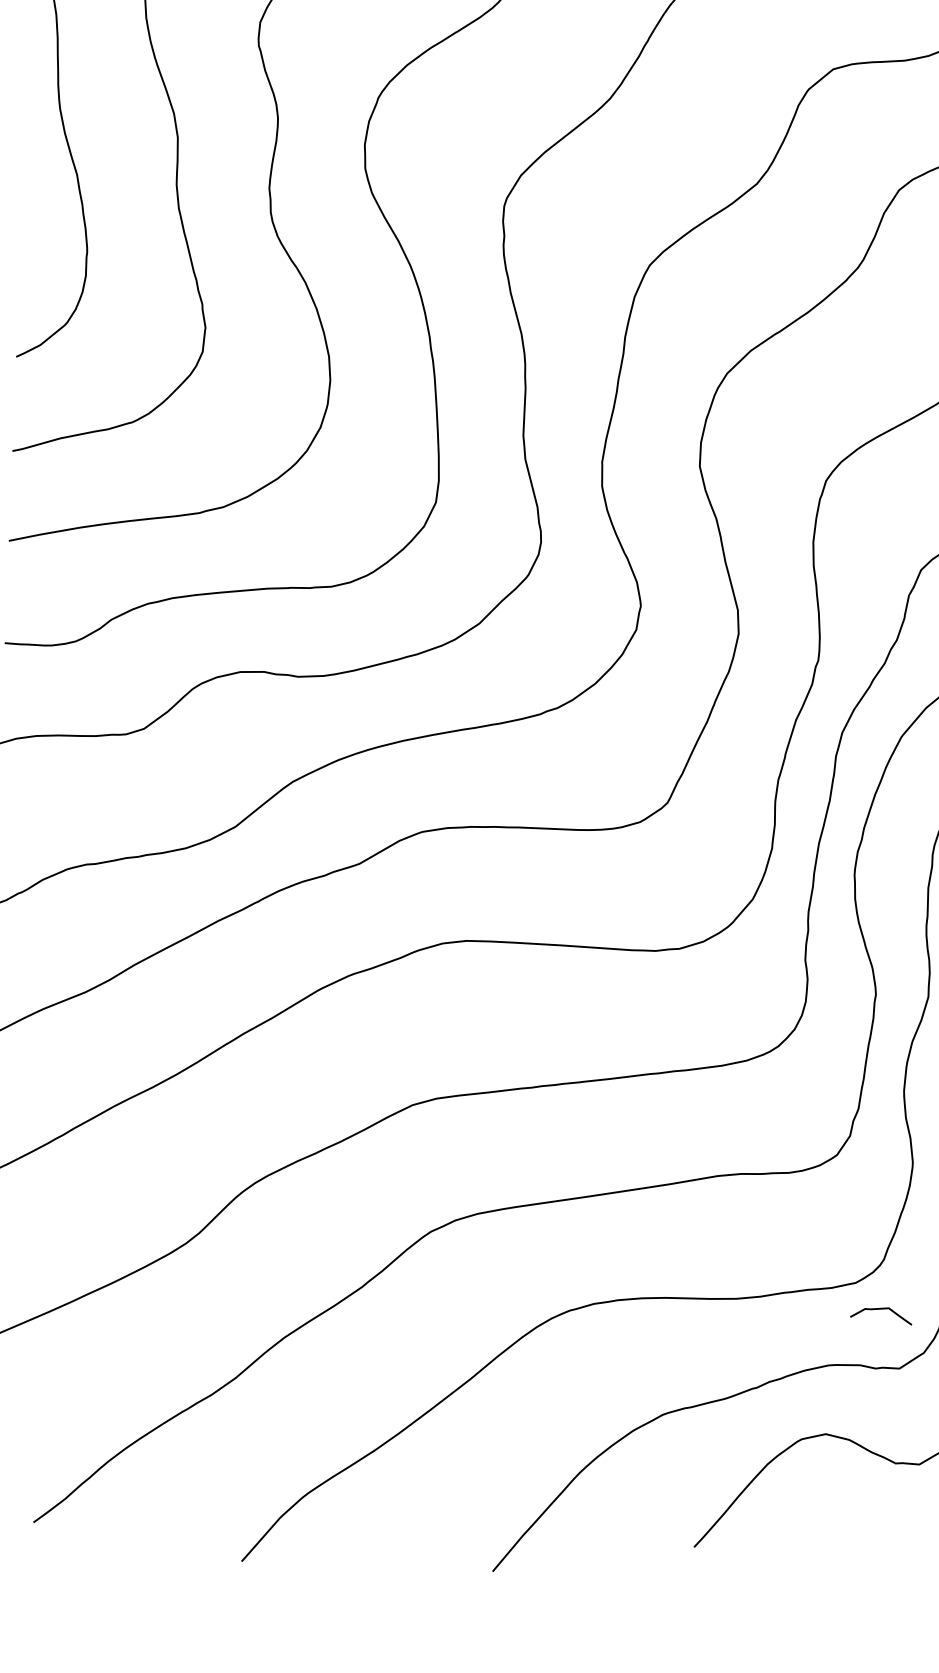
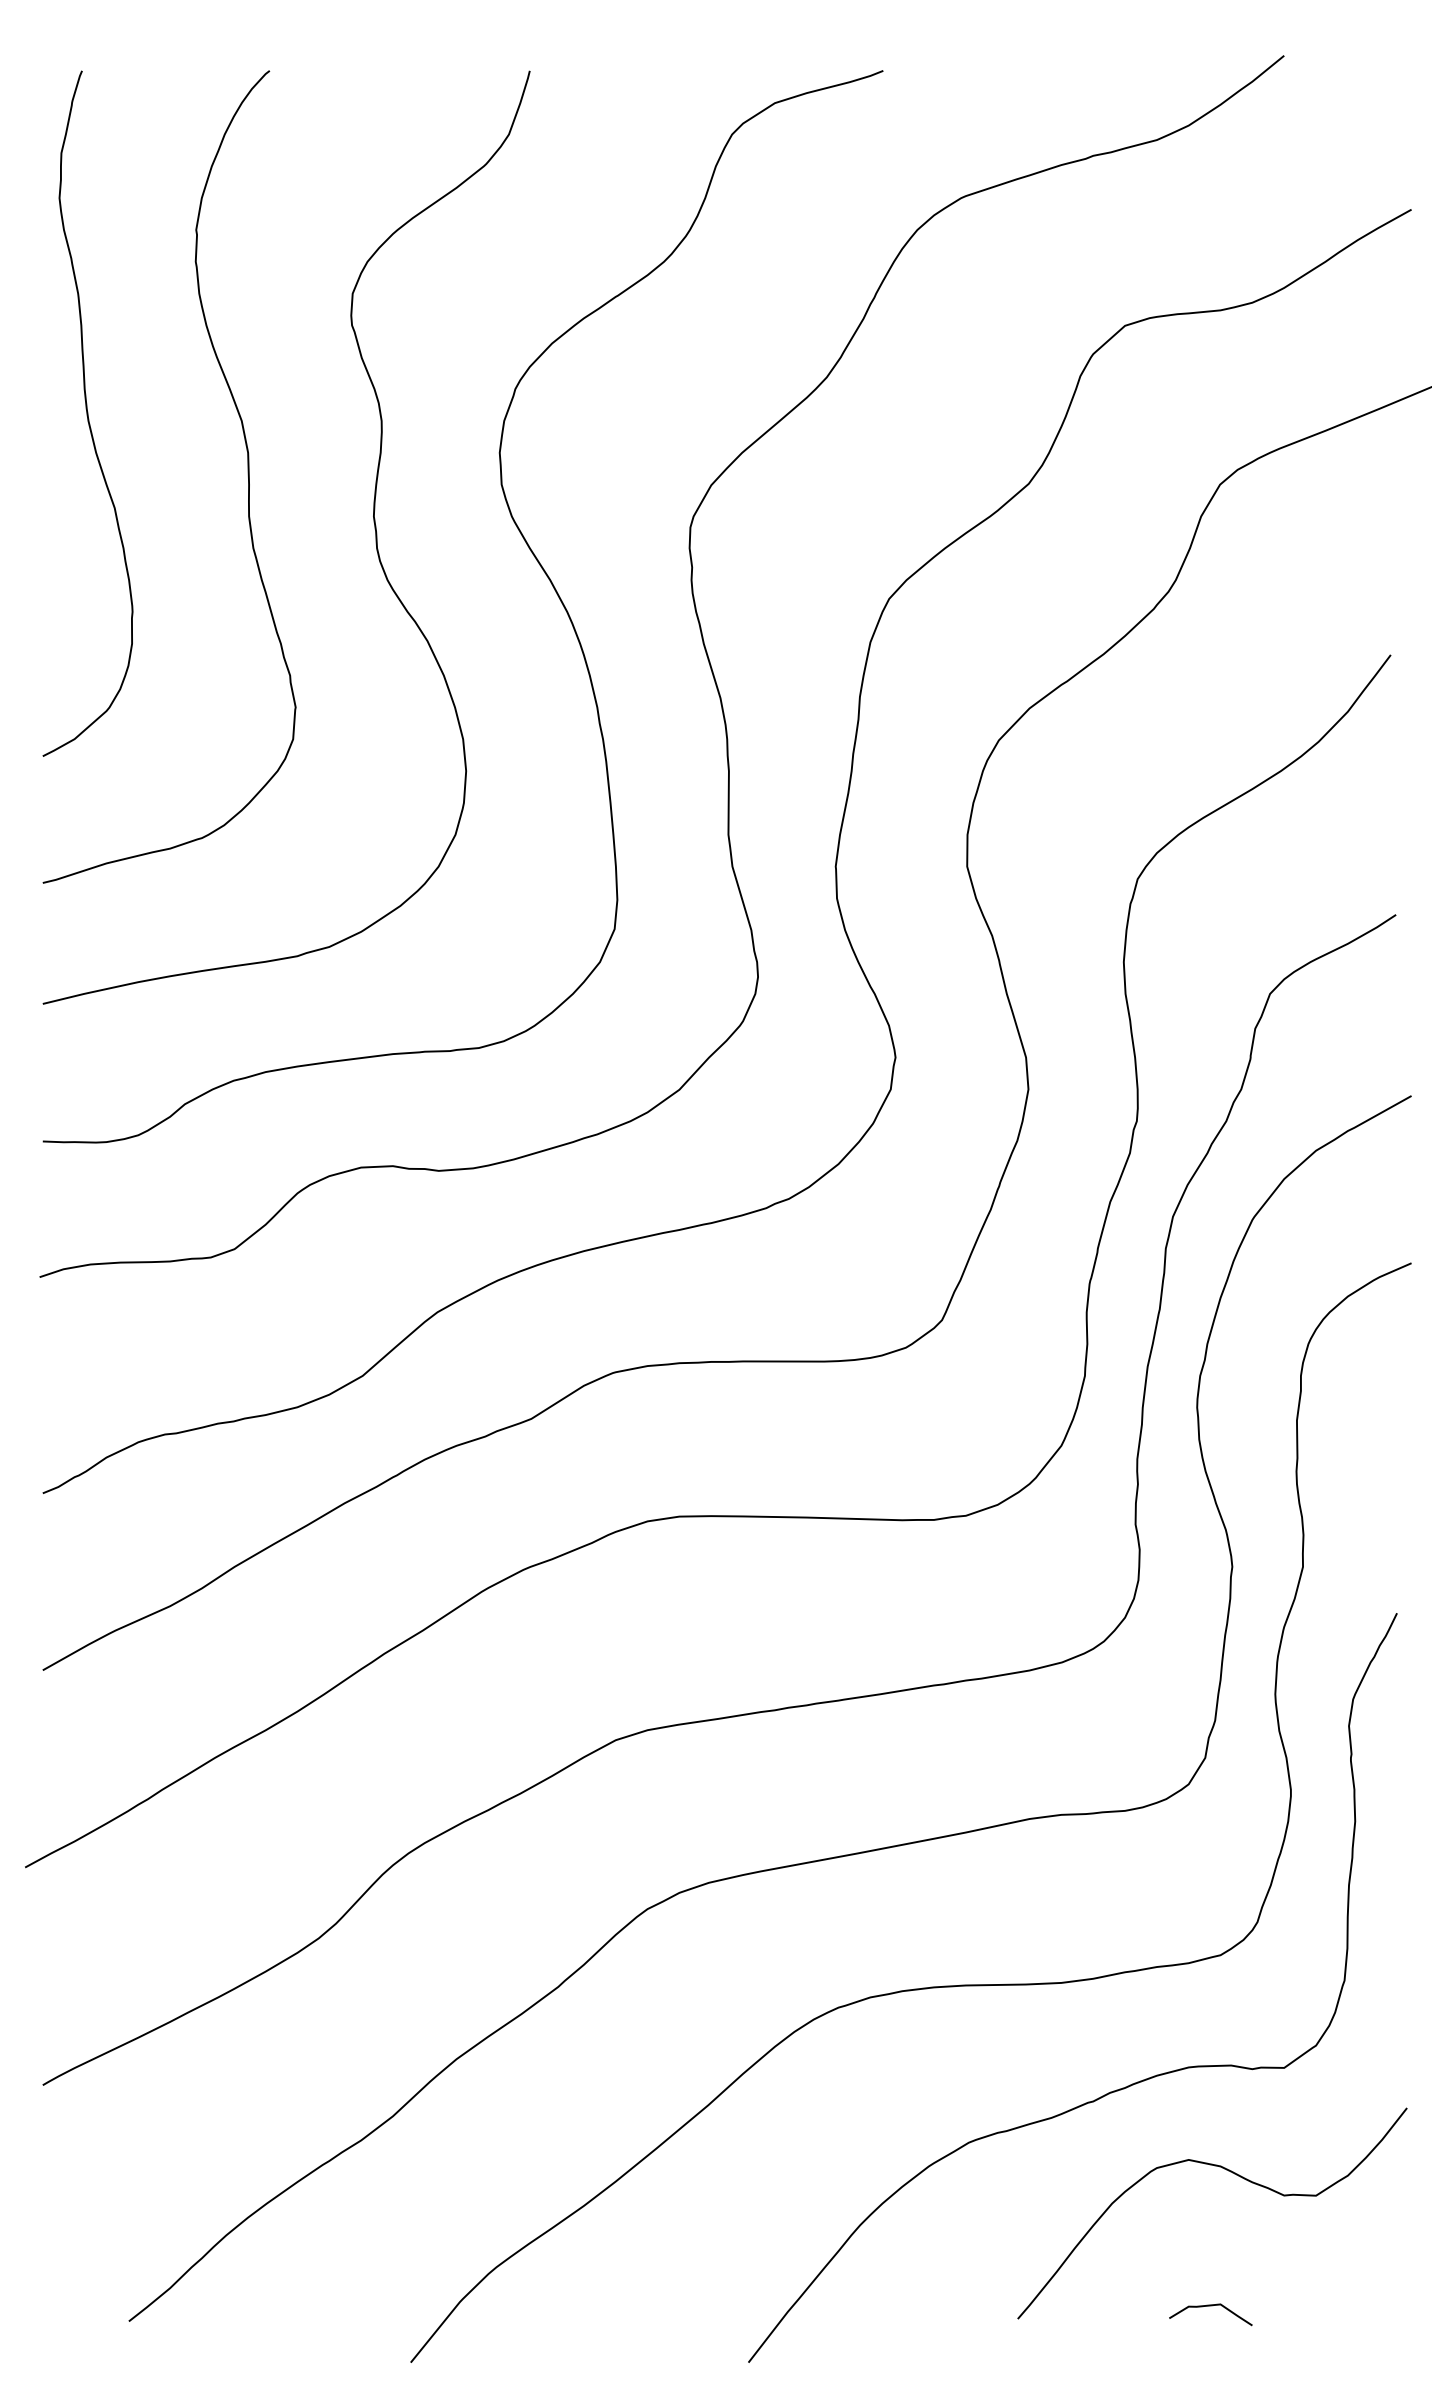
curve: (881, 1309) -> (1210, 2306), moved

